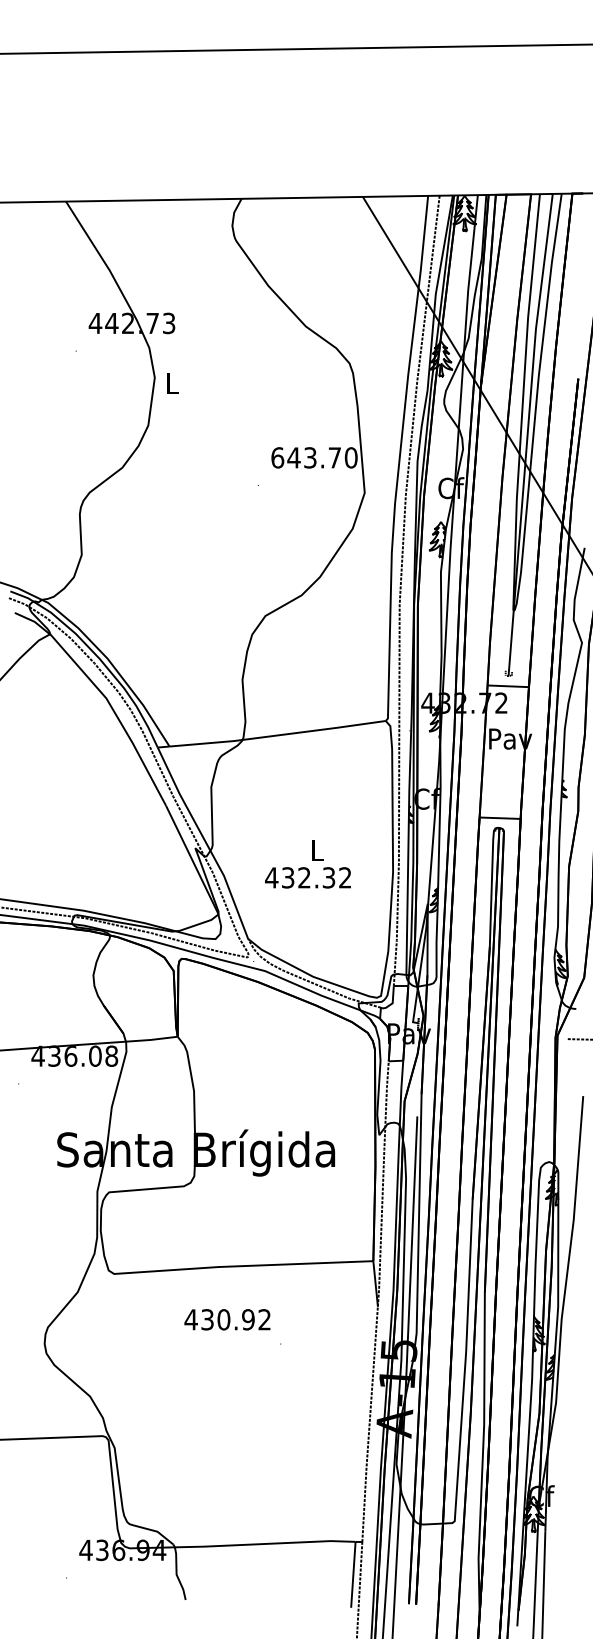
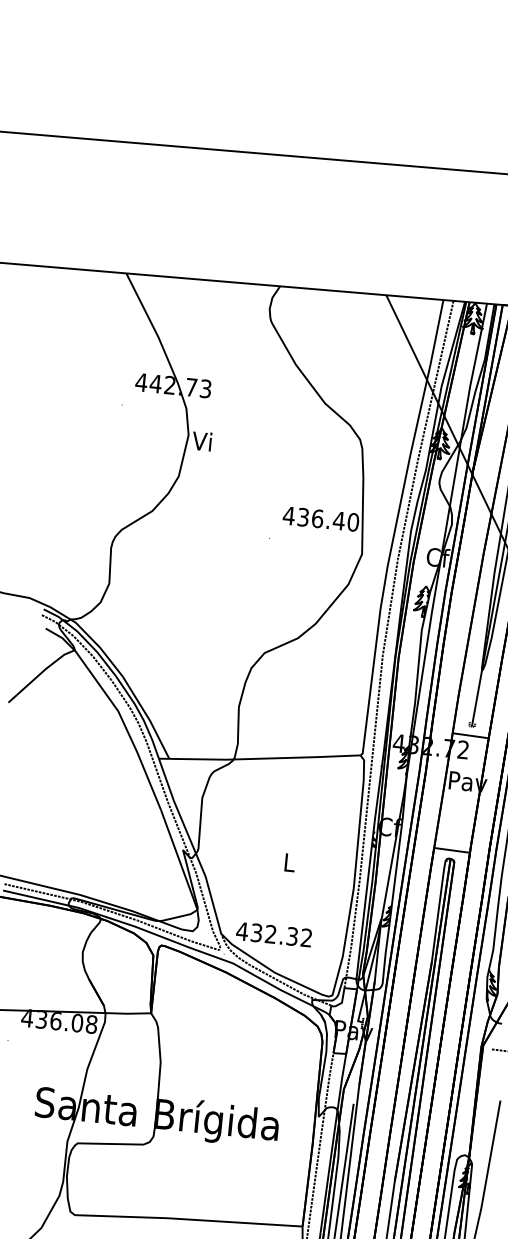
text: (170, 382) -> (201, 440), L -> Vi
text: (305, 457) -> (313, 518), 643.70 -> 436.40
text: (307, 877) -> (273, 934), moved

